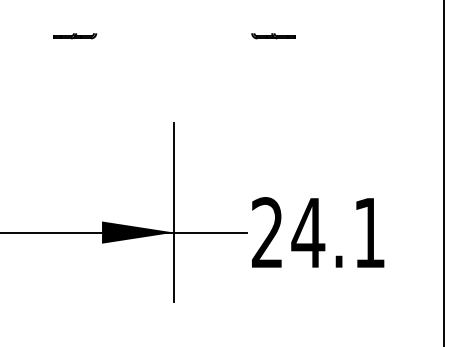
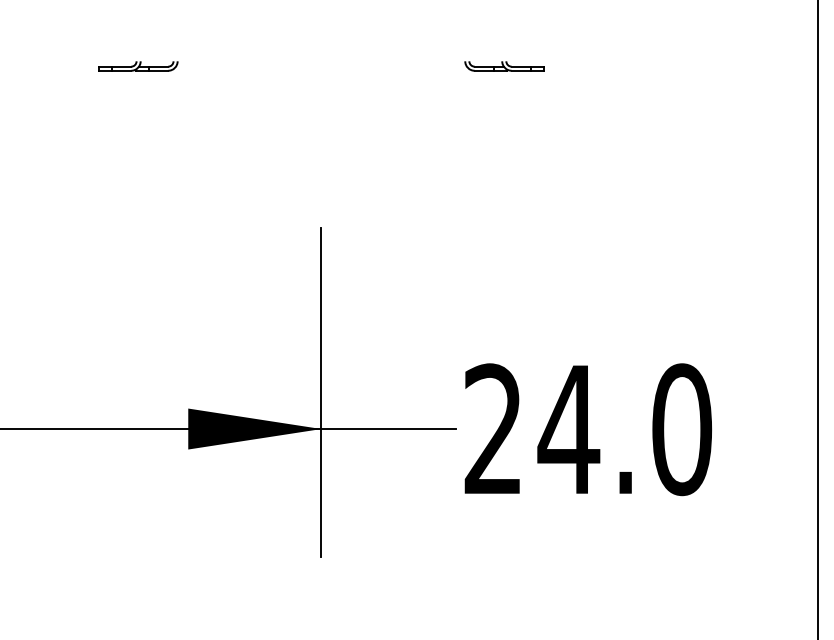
text: (369, 232) -> (681, 428), 24.1 -> 24.0

